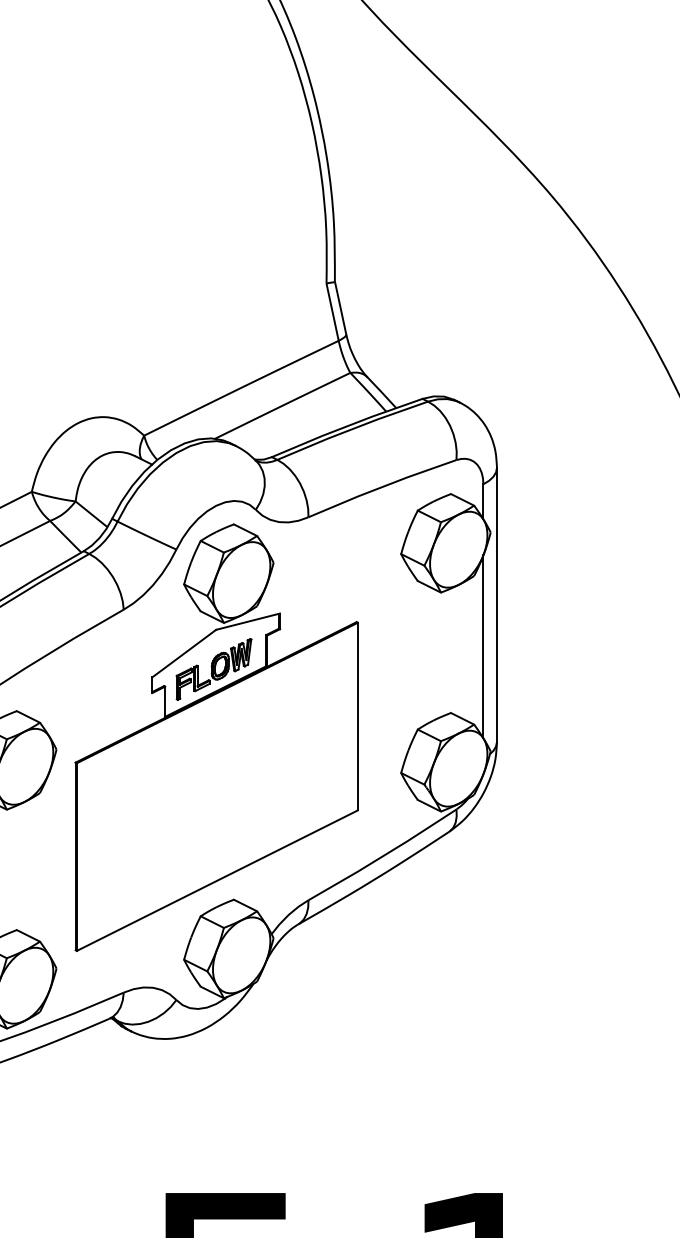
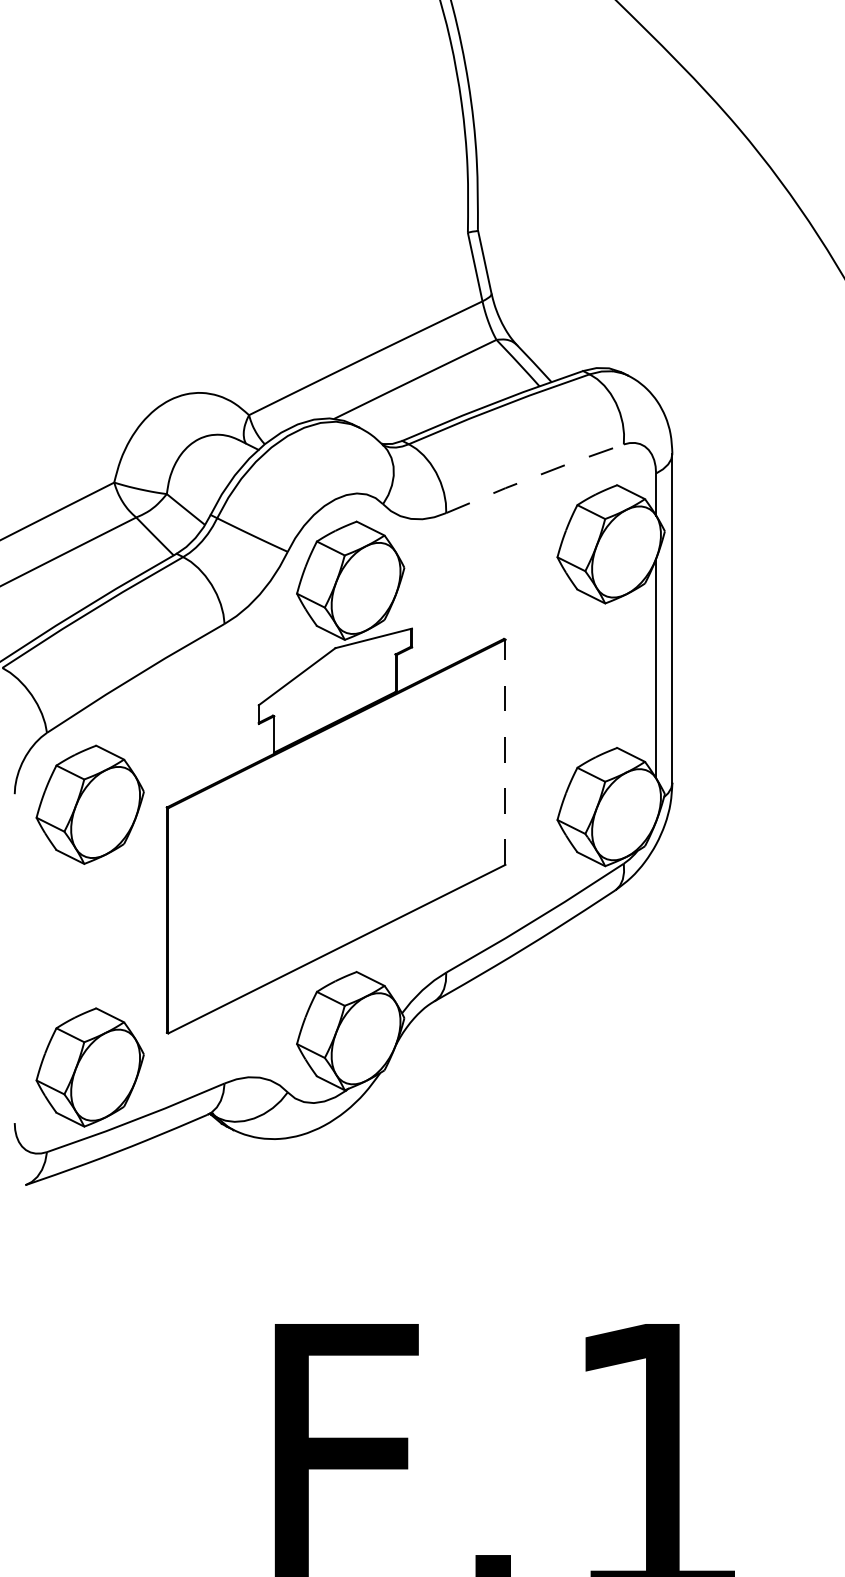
line: (382, 487) -> (534, 477), solid -> dashed
part: (213, 669) -> (332, 695), removed
line: (357, 716) -> (505, 752), solid -> dashed

